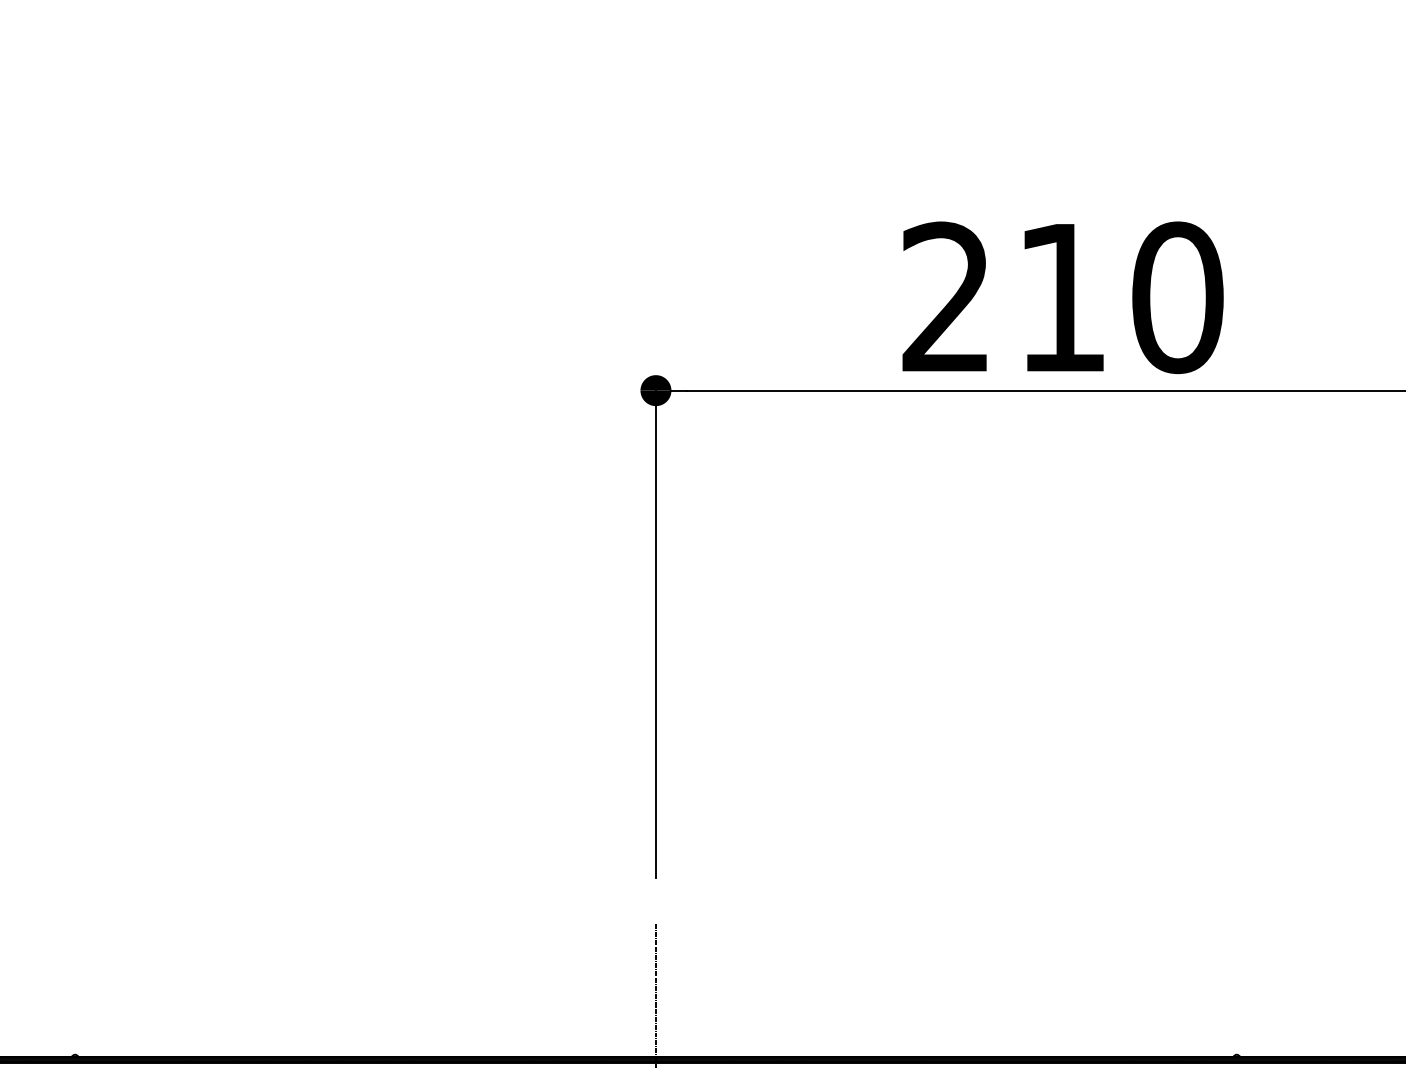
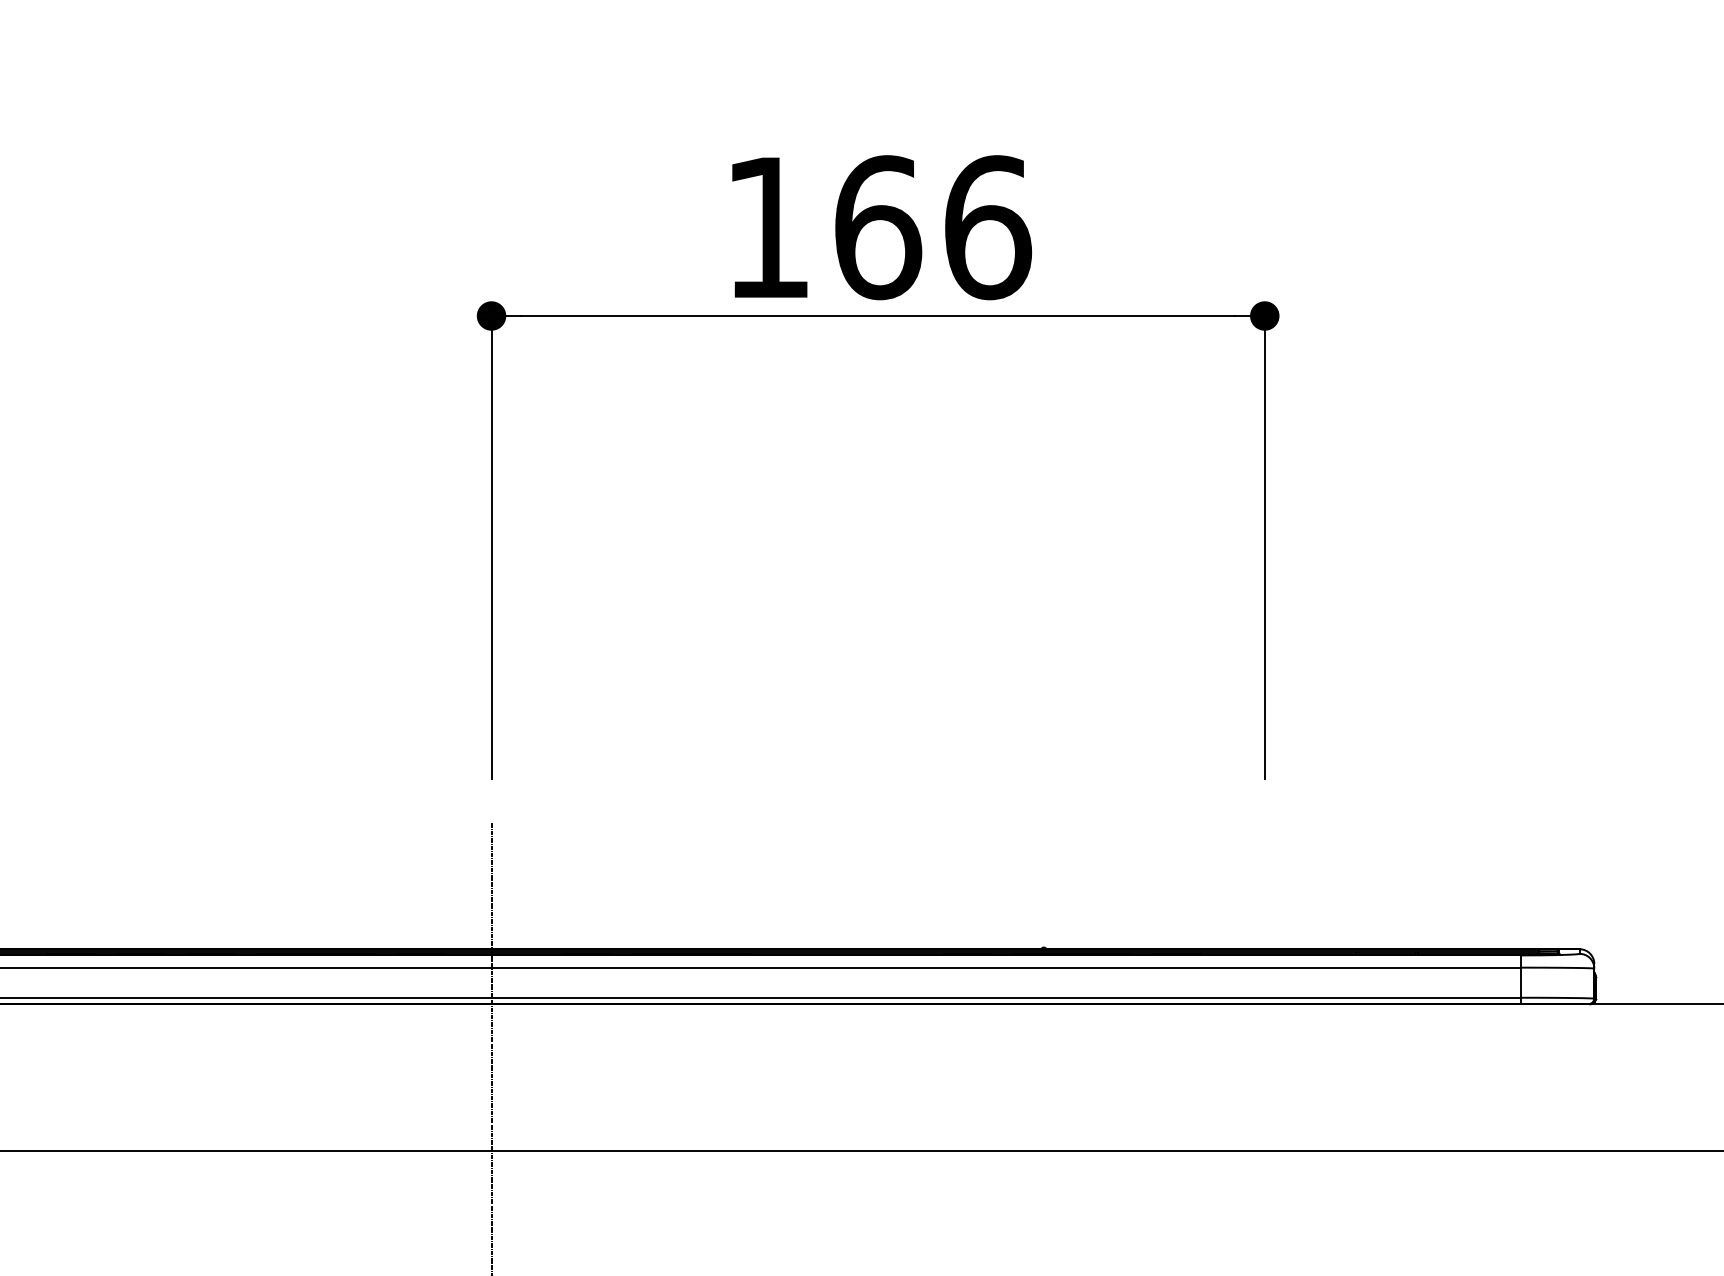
text: (1063, 297) -> (879, 227), 210 -> 166

